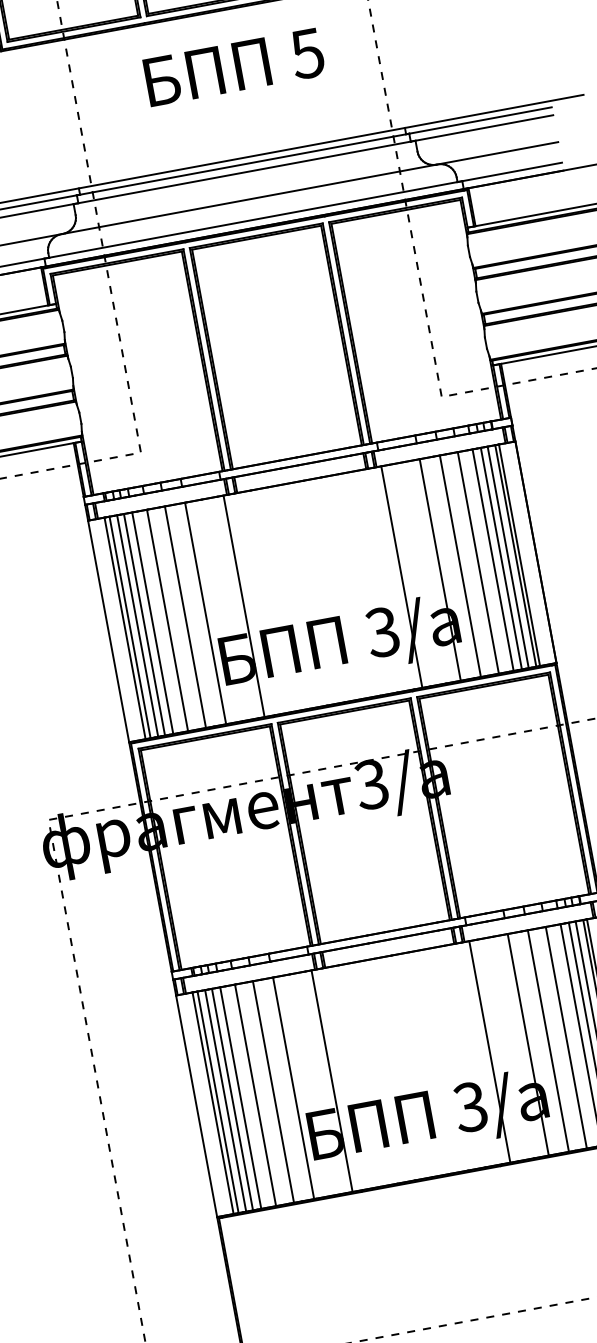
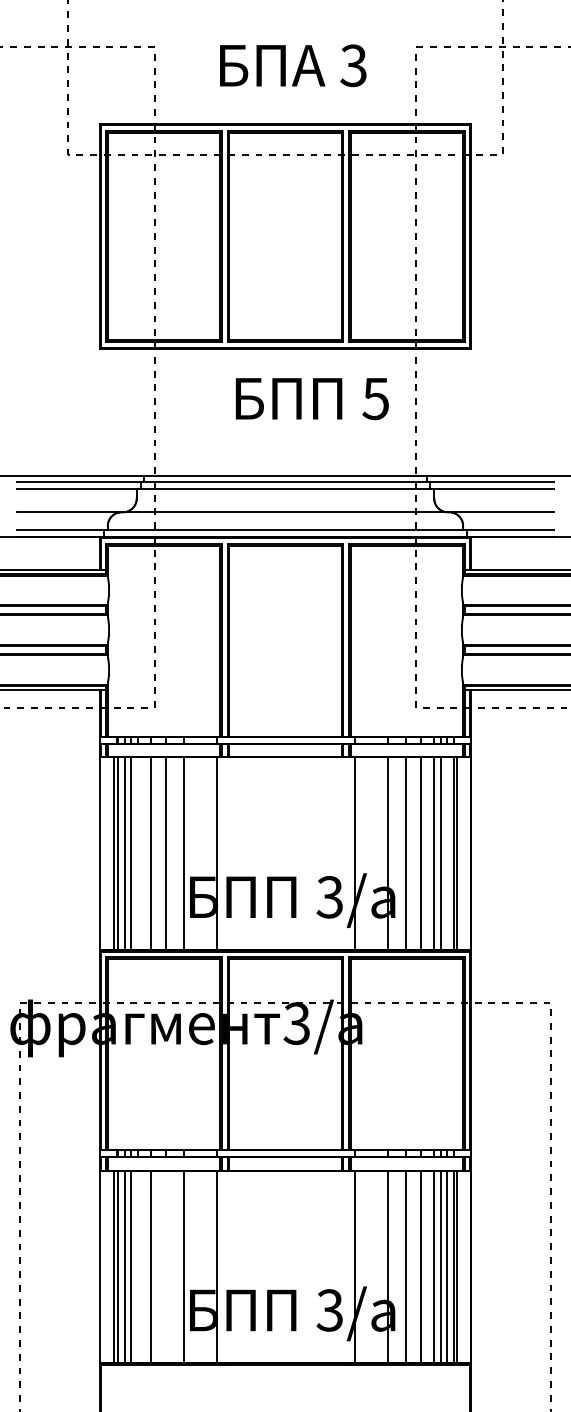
text: (233, 68) -> (311, 399), moved
line: (508, 556) -> (447, 853), removed
line: (152, 622) -> (137, 853), removed
line: (273, 1091) -> (166, 1266), removed
line: (240, 1097) -> (137, 1266), removed

